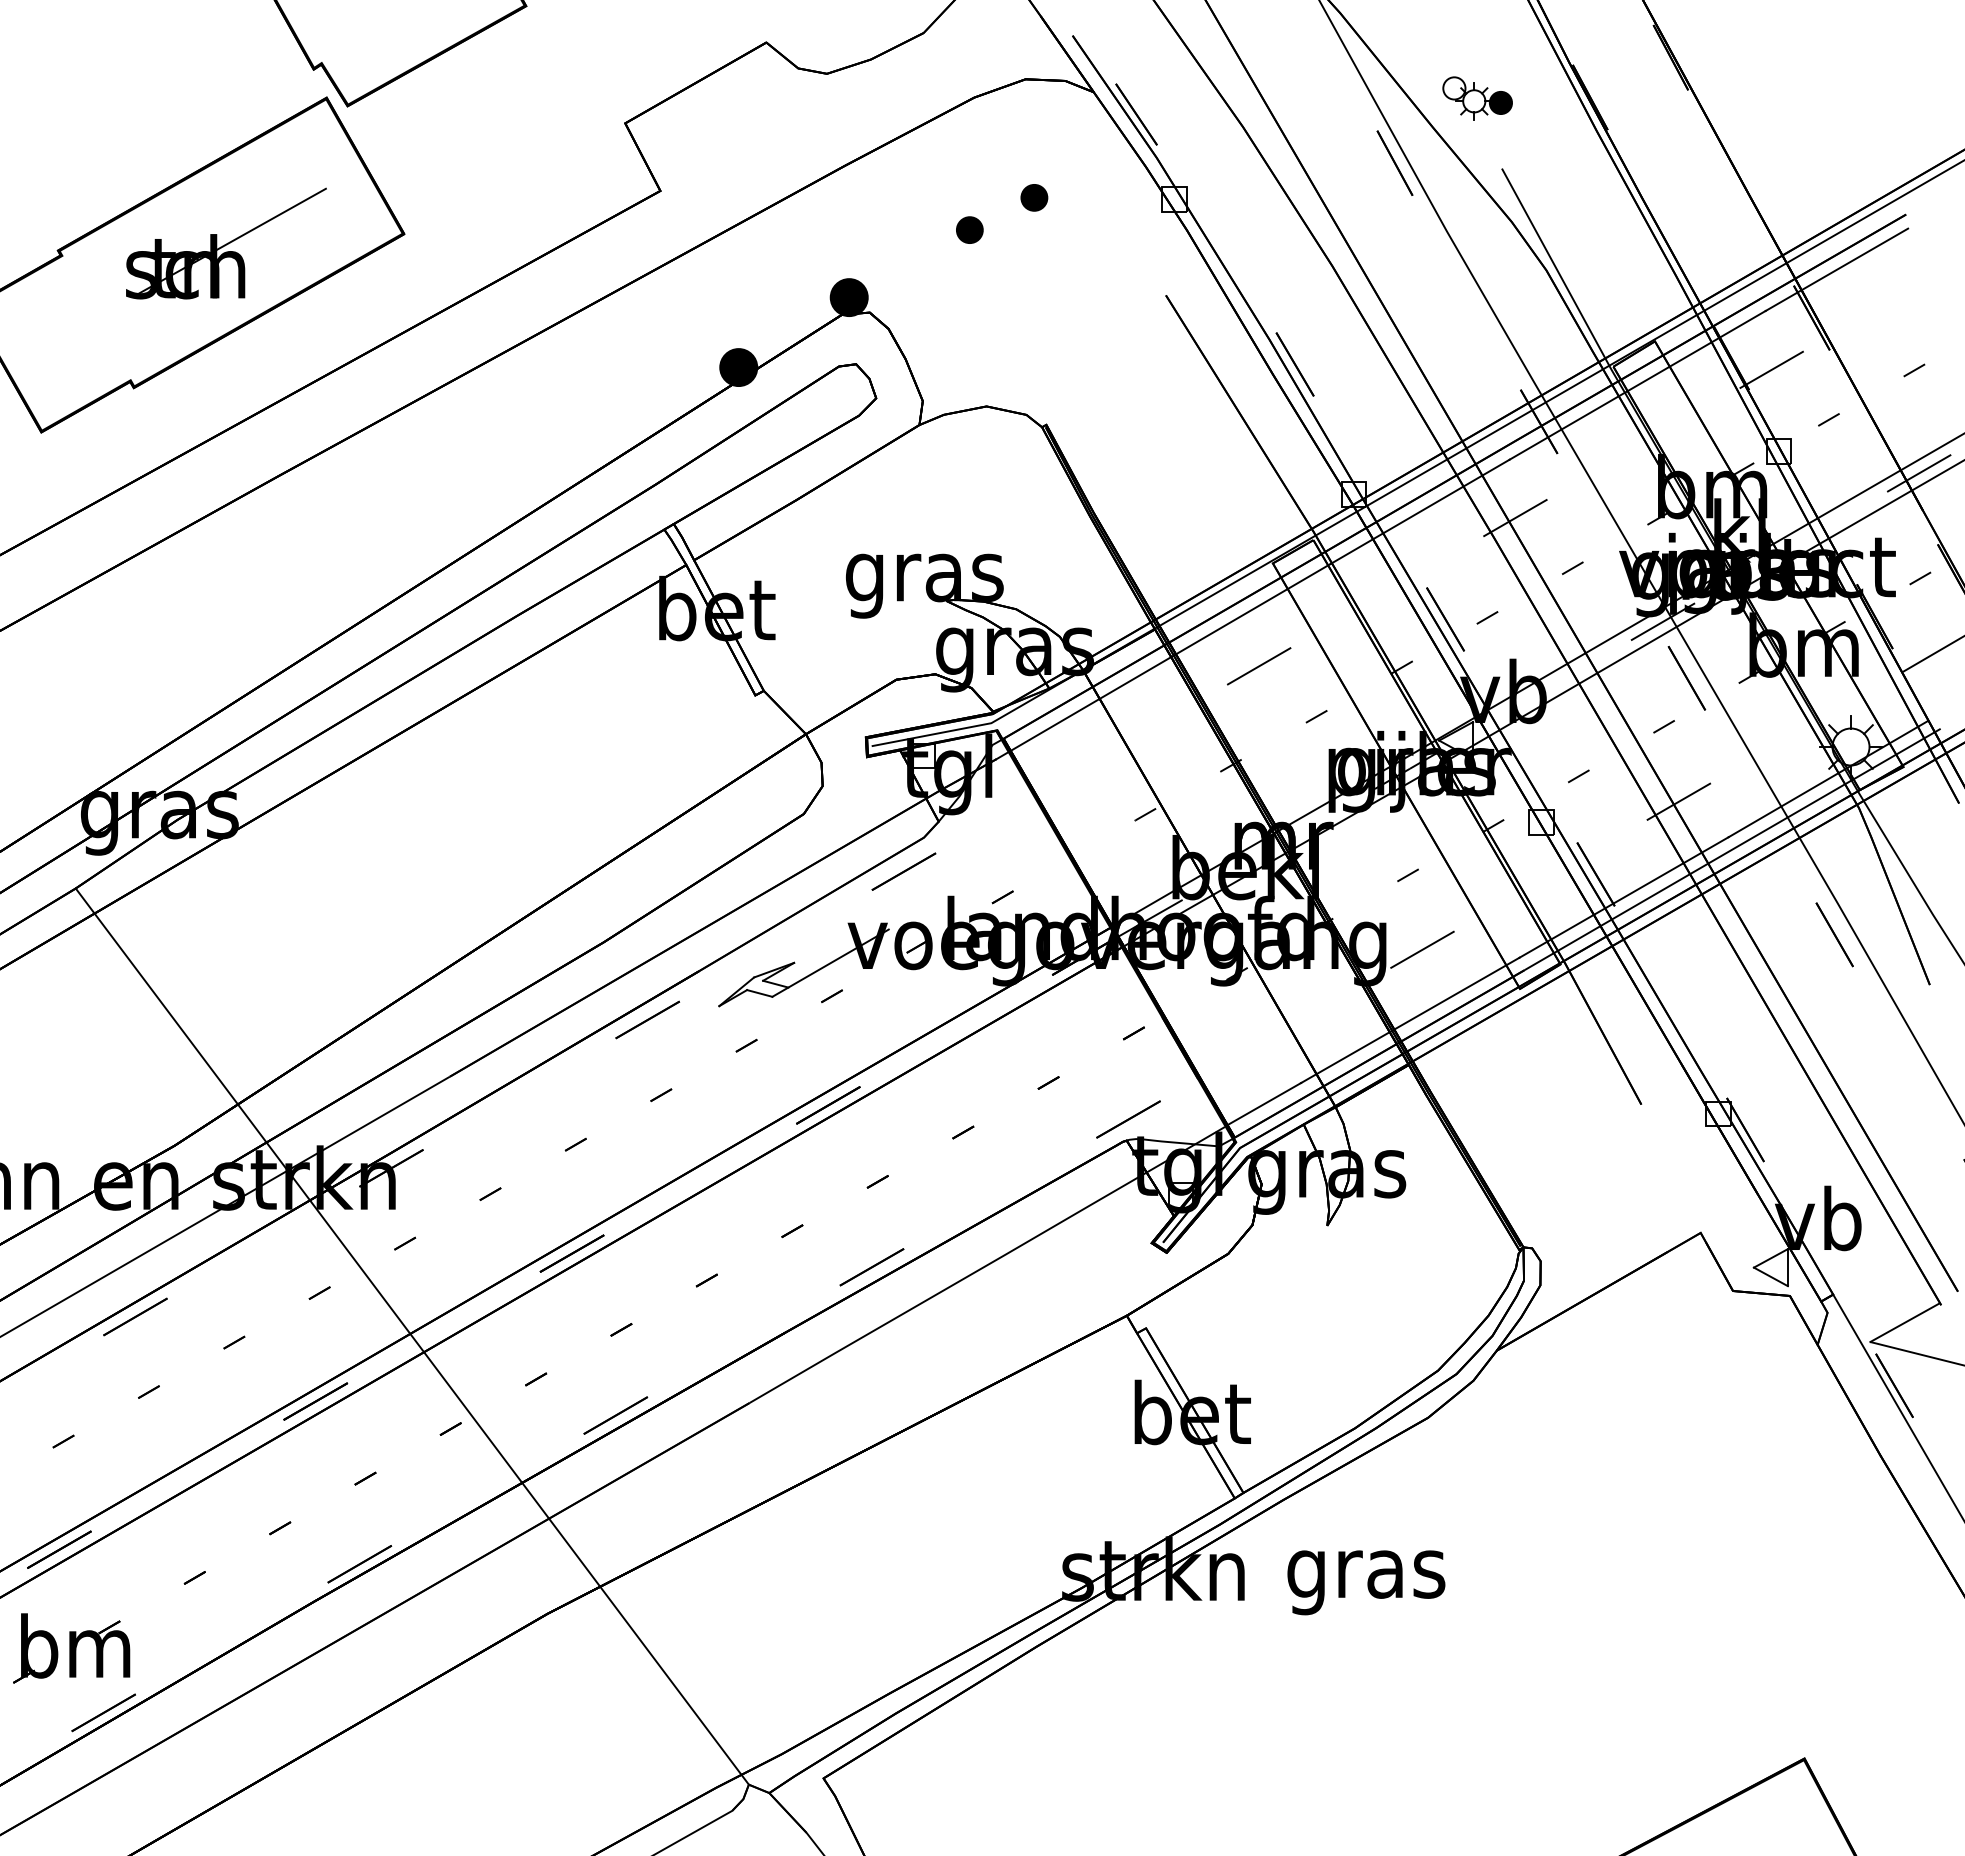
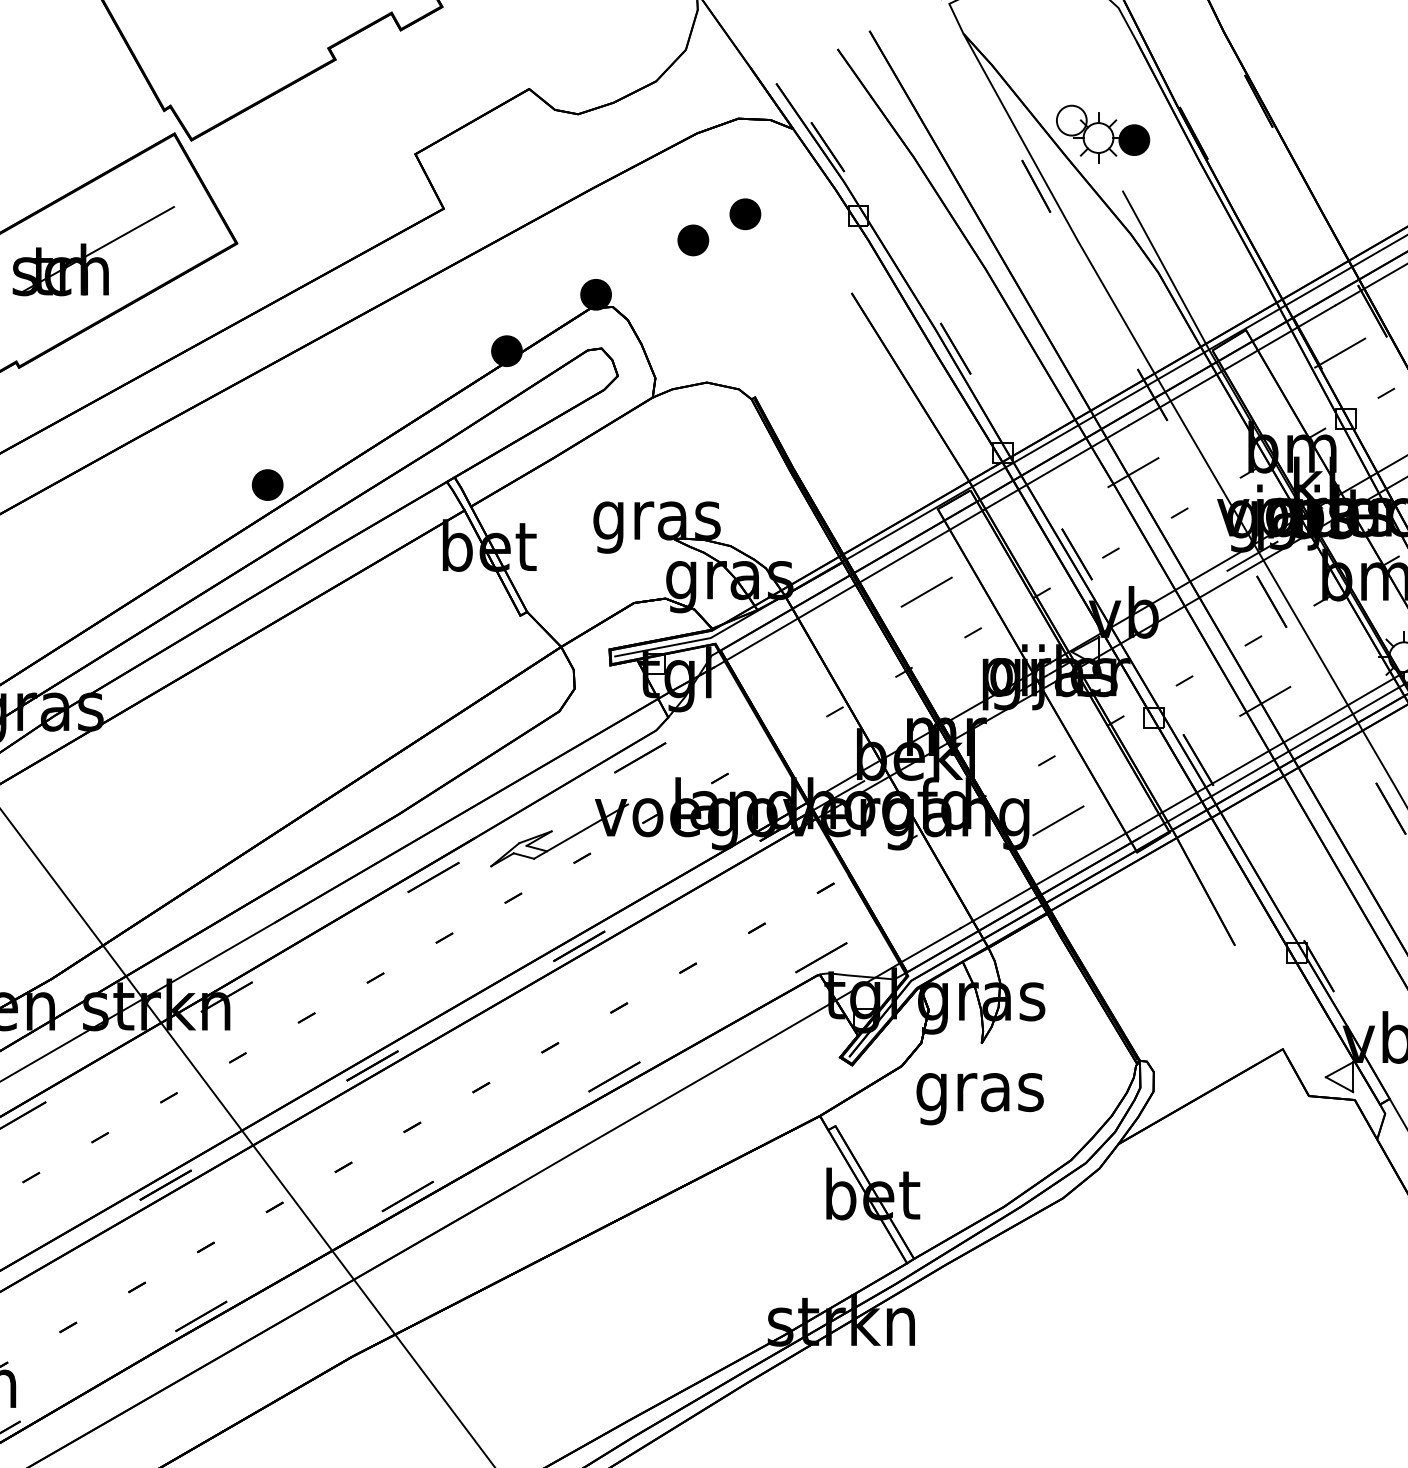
part: (1477, 98) -> (1102, 134), size x1.67
part: (1034, 197) -> (745, 214), size x1.43
part: (969, 229) -> (693, 239), size x1.43
part: (441, 533) -> (267, 485), added
text: (1366, 1582) -> (980, 1098), moved

